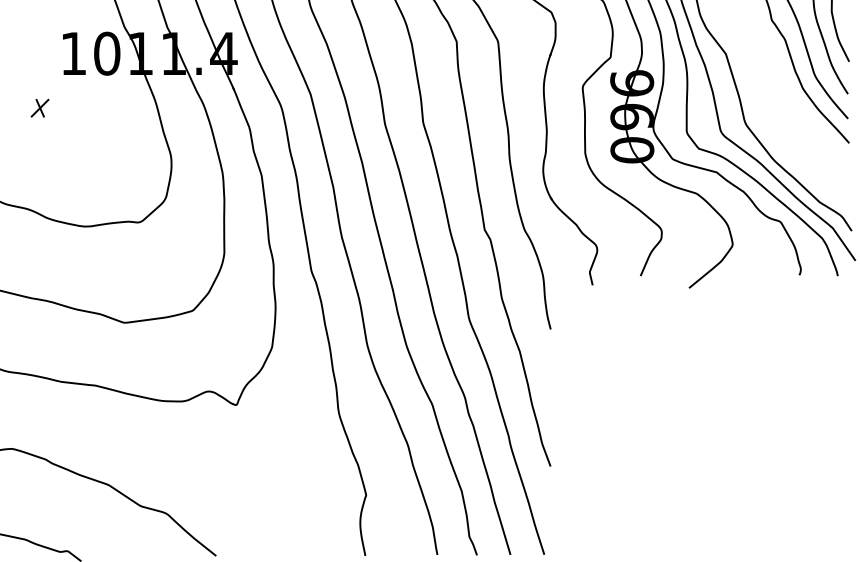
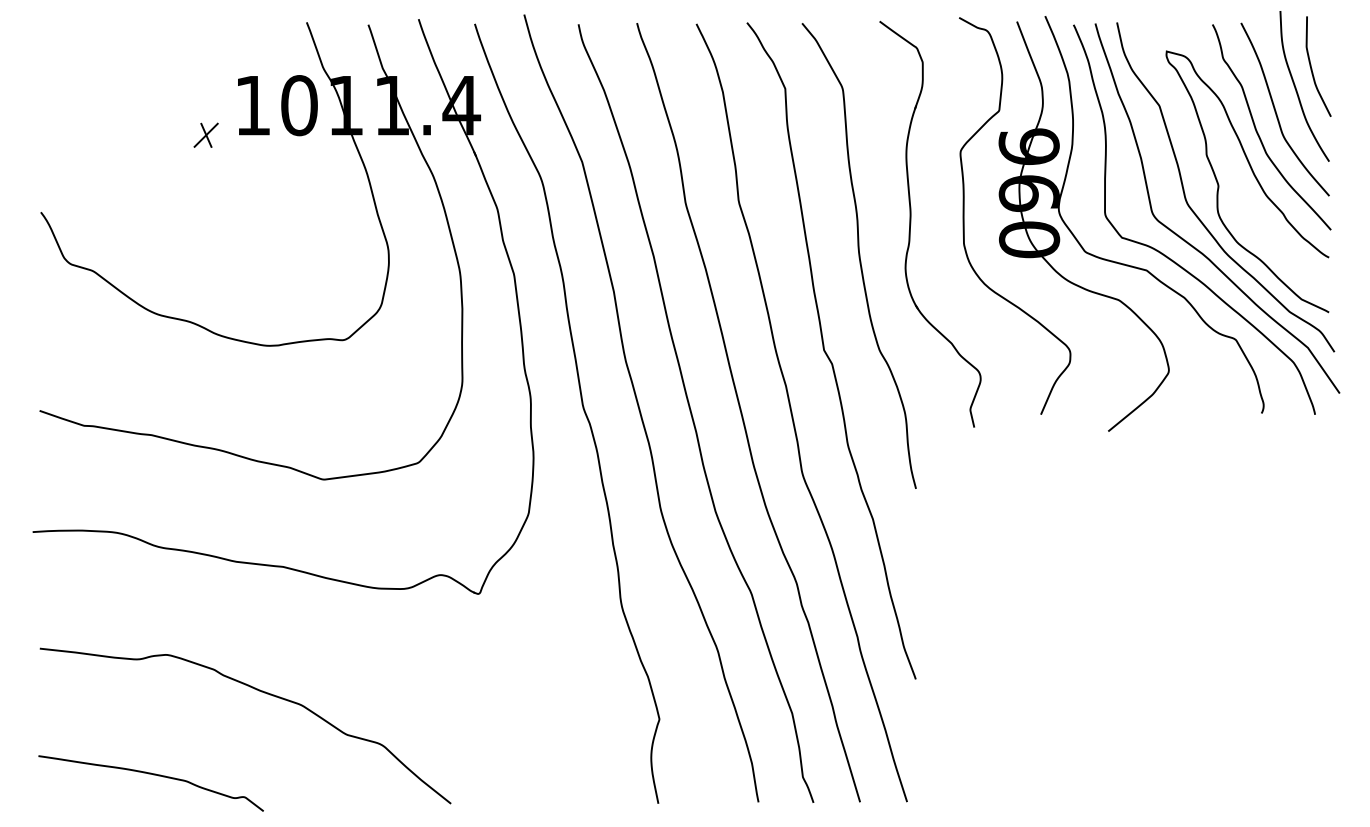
curve: (794, 105) -> (1254, 177), added
part: (39, 107) -> (205, 134), moved

